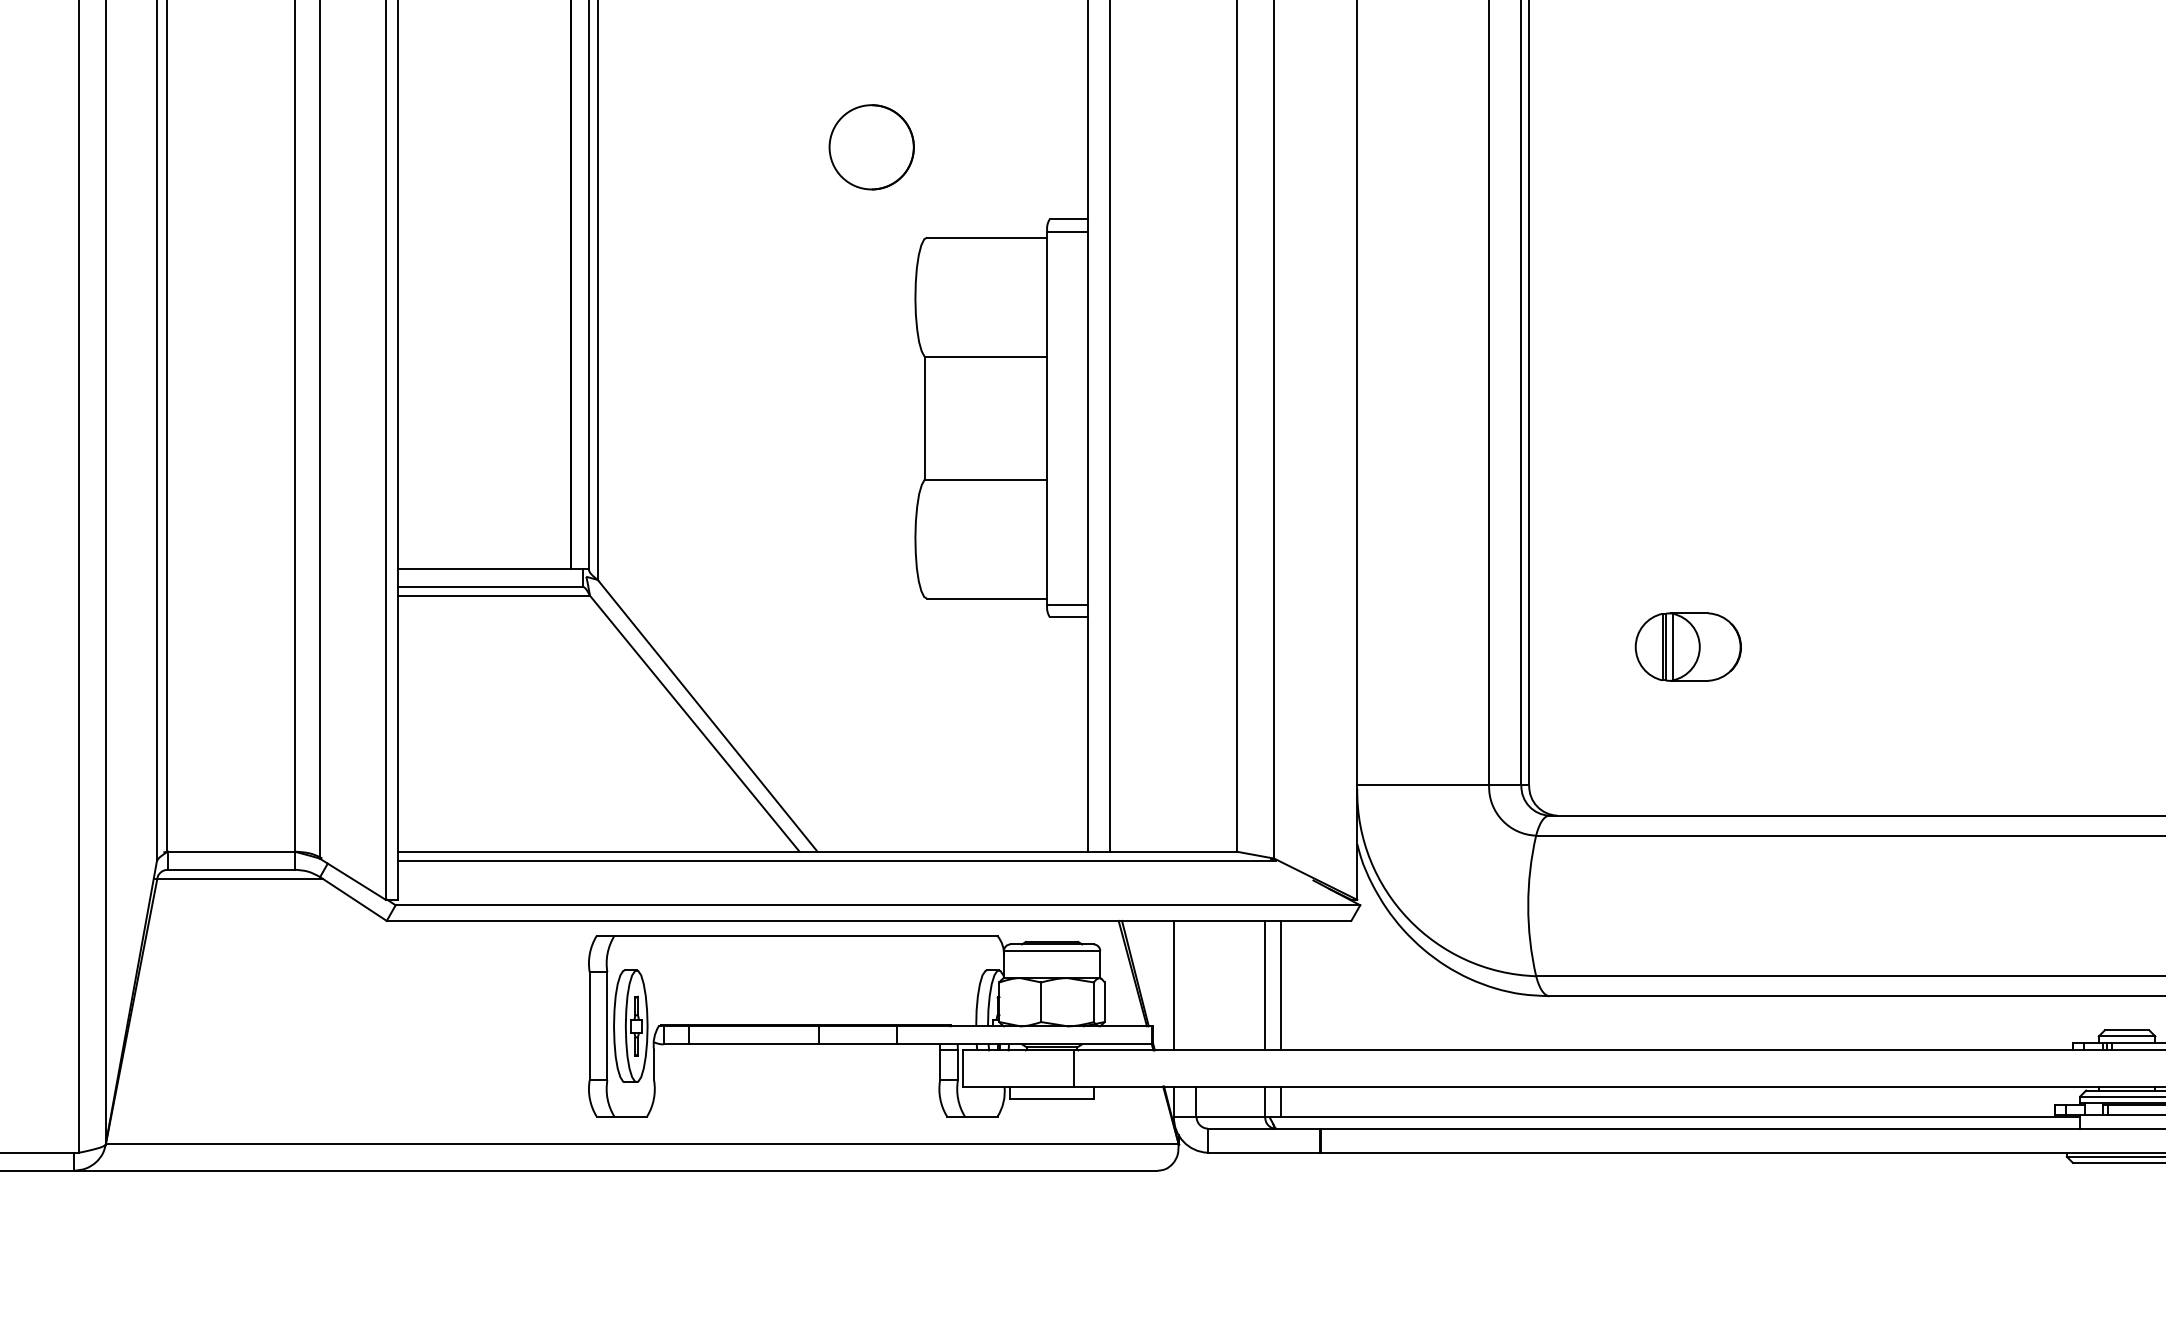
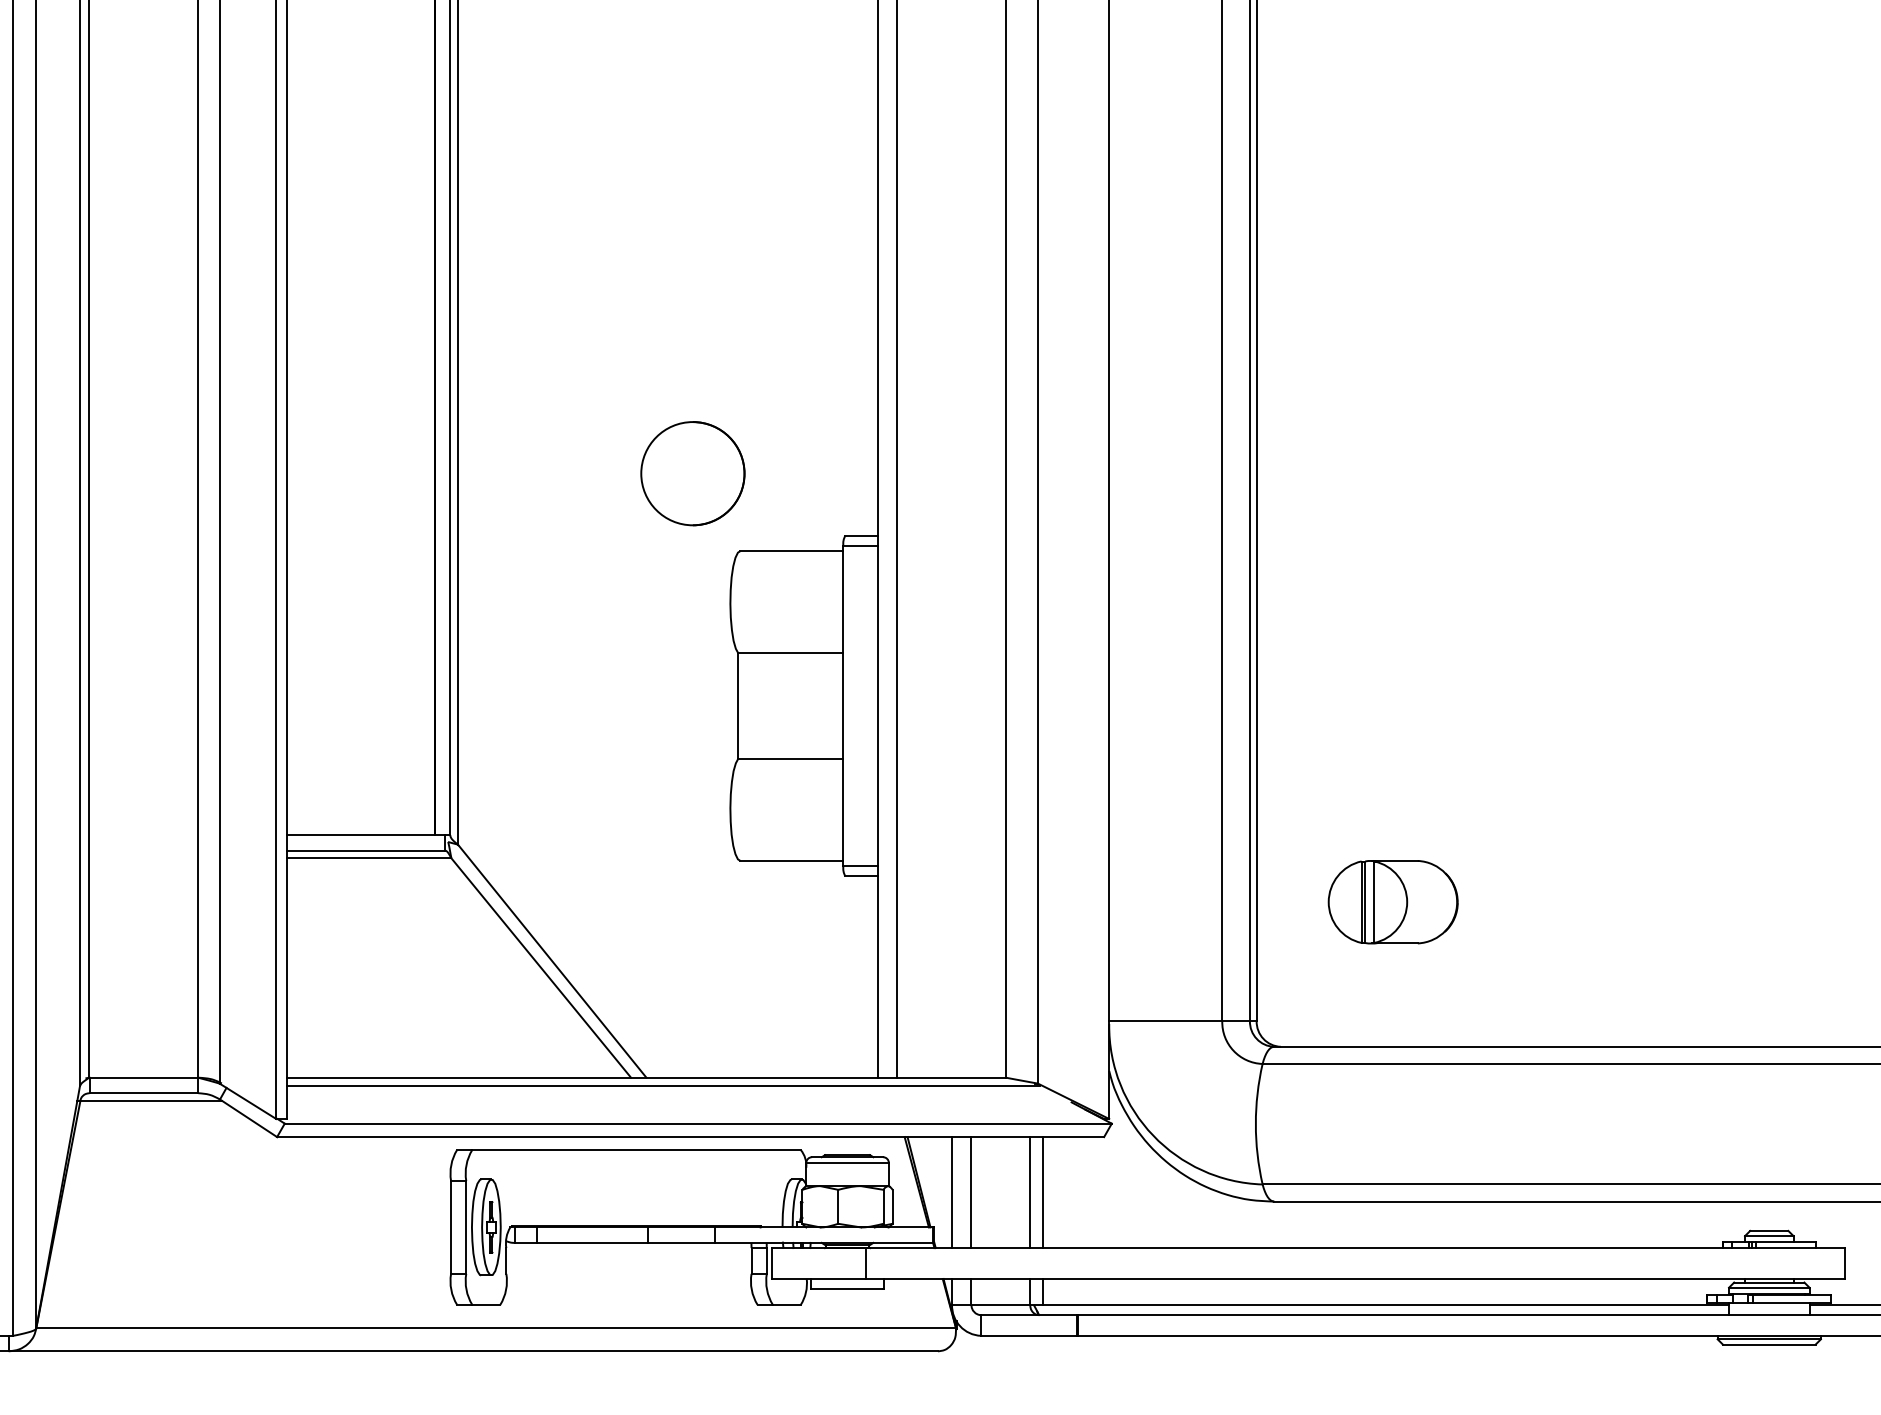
circle: (871, 146) -> (692, 473), size x1.43
part: (1687, 647) -> (1392, 902), size x1.43
line: (1196, 985) -> (971, 1192), added

